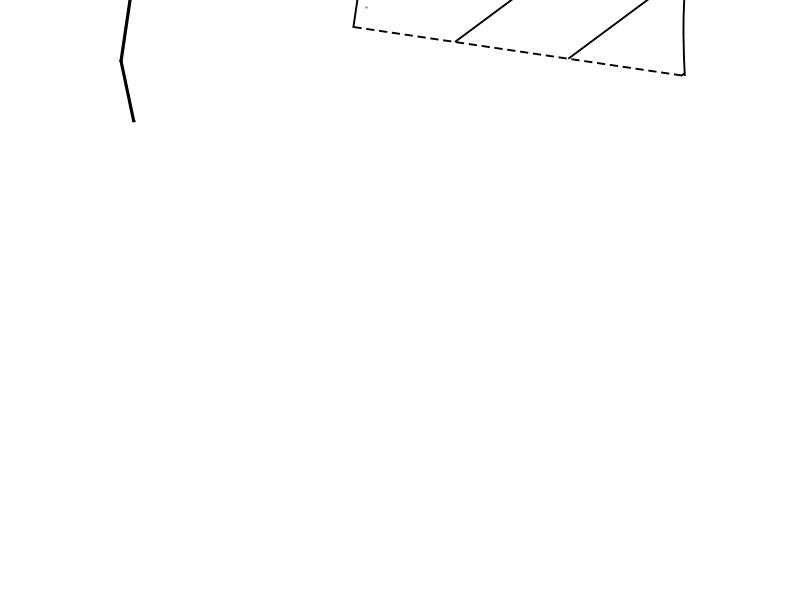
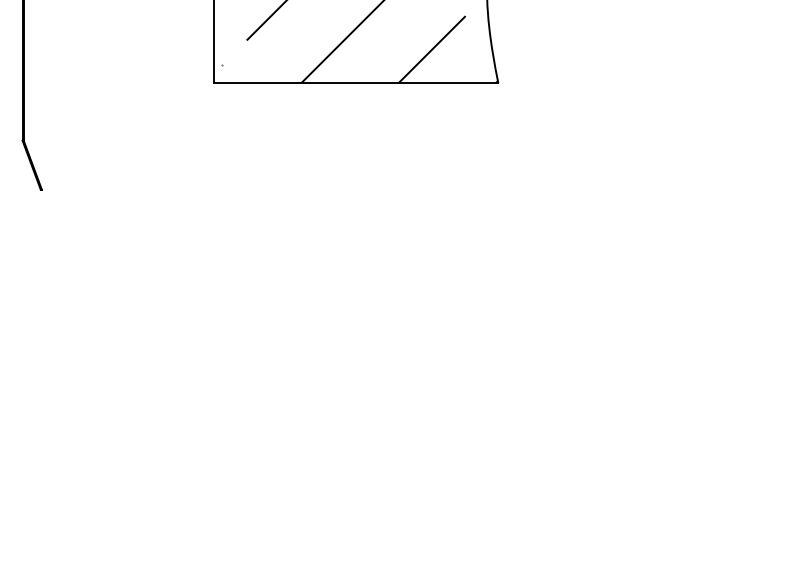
line: (519, 51) -> (356, 83), dashed -> solid

